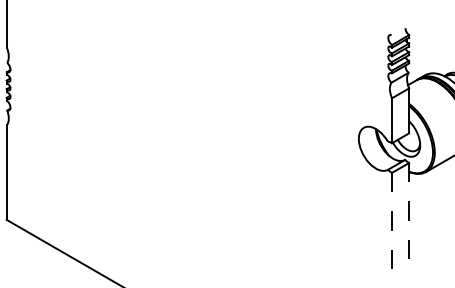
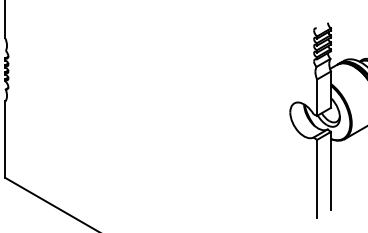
line: (409, 211) -> (331, 171), dashed -> solid
line: (392, 221) -> (317, 179), dashed -> solid

